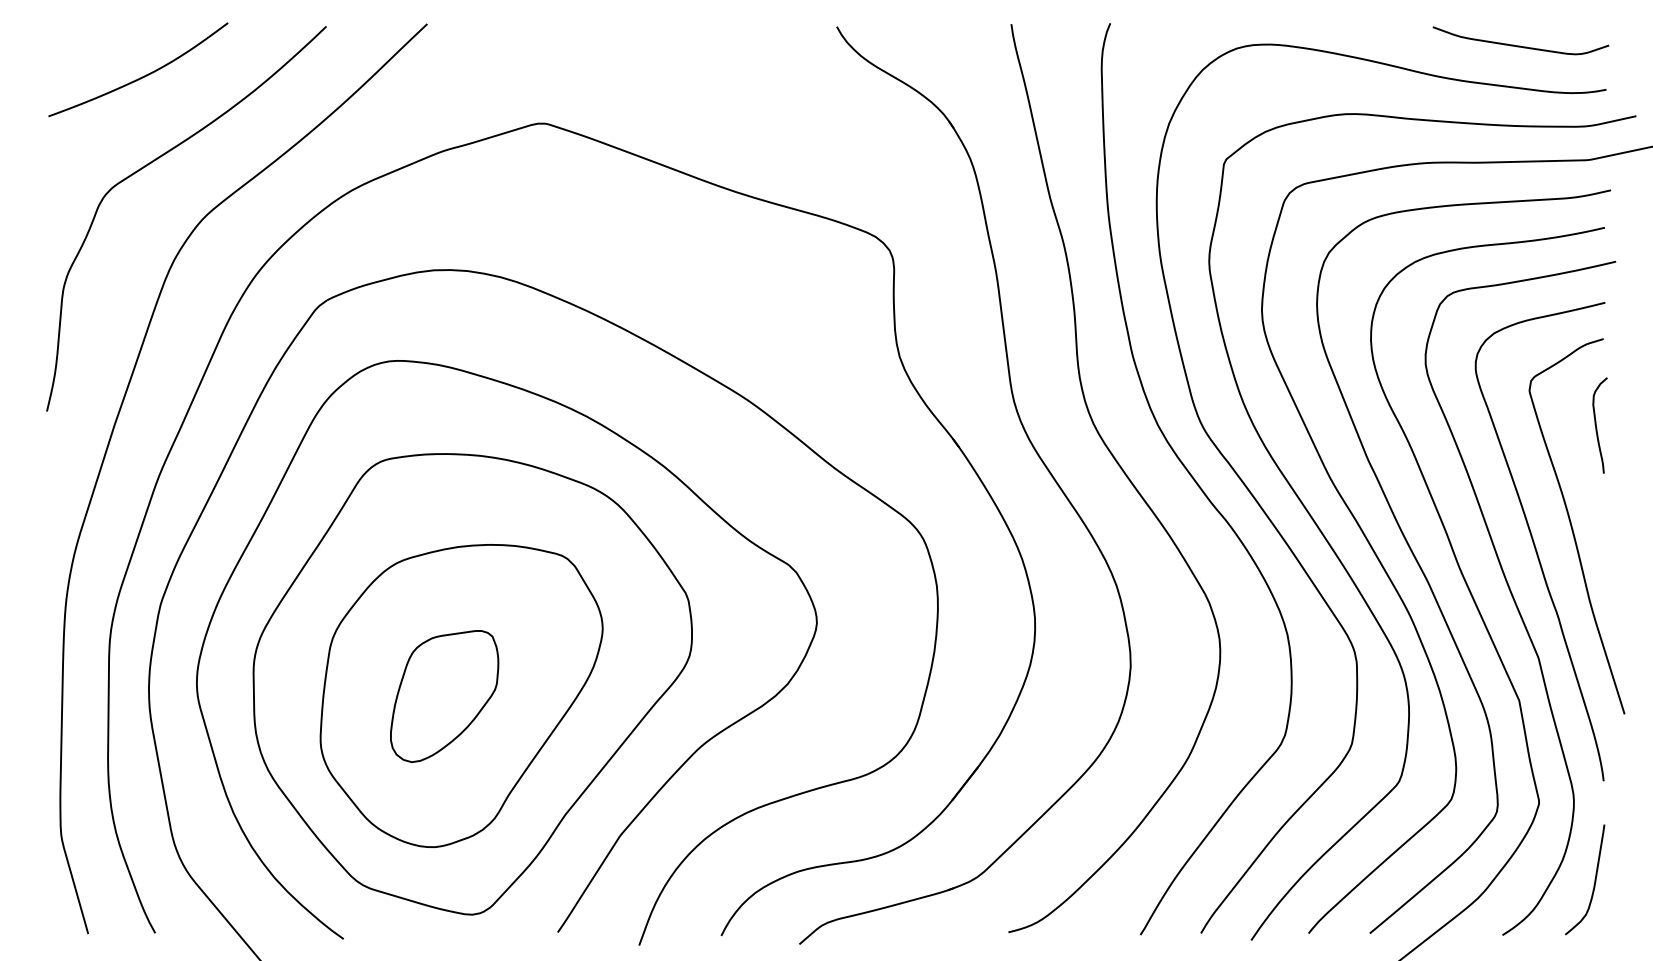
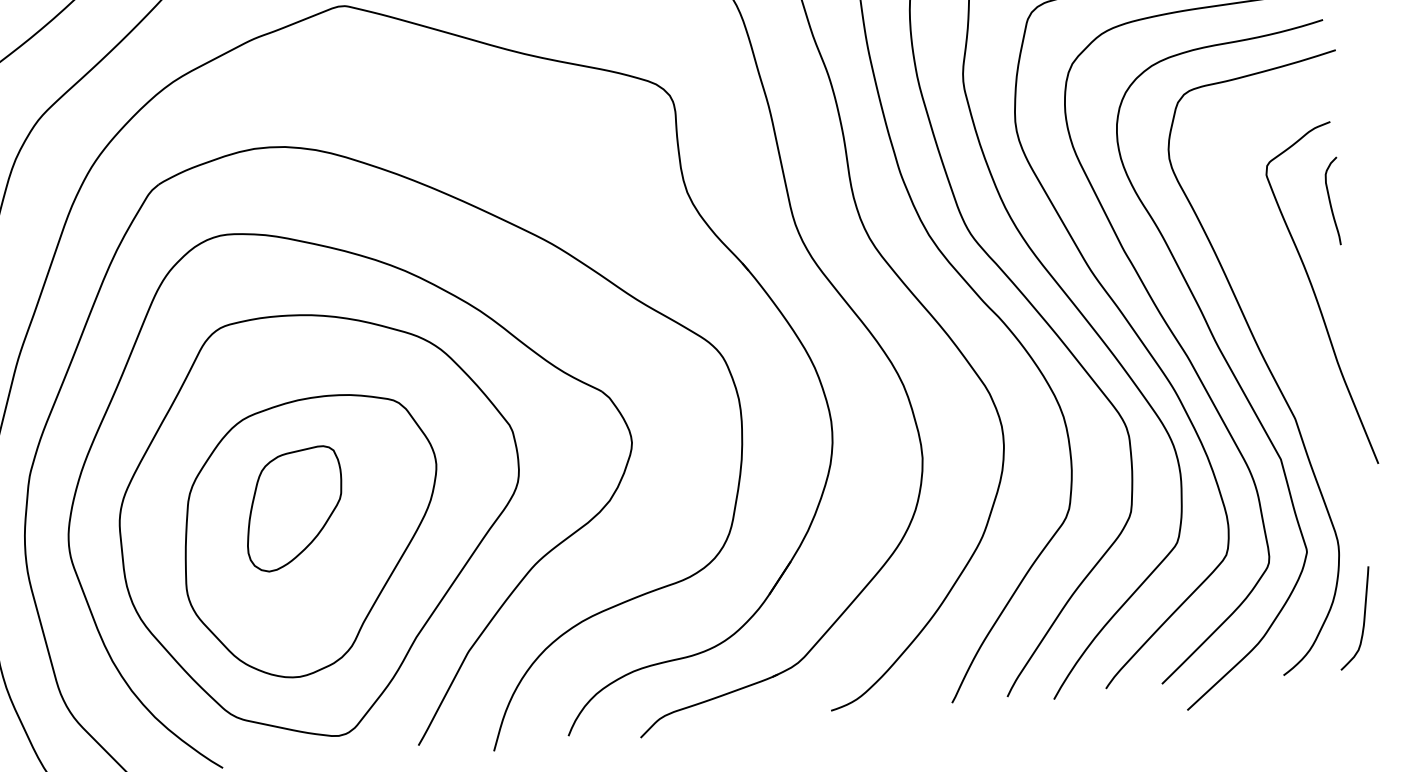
curve: (1534, 541) -> (1282, 312), removed
part: (444, 696) -> (294, 508), moved

